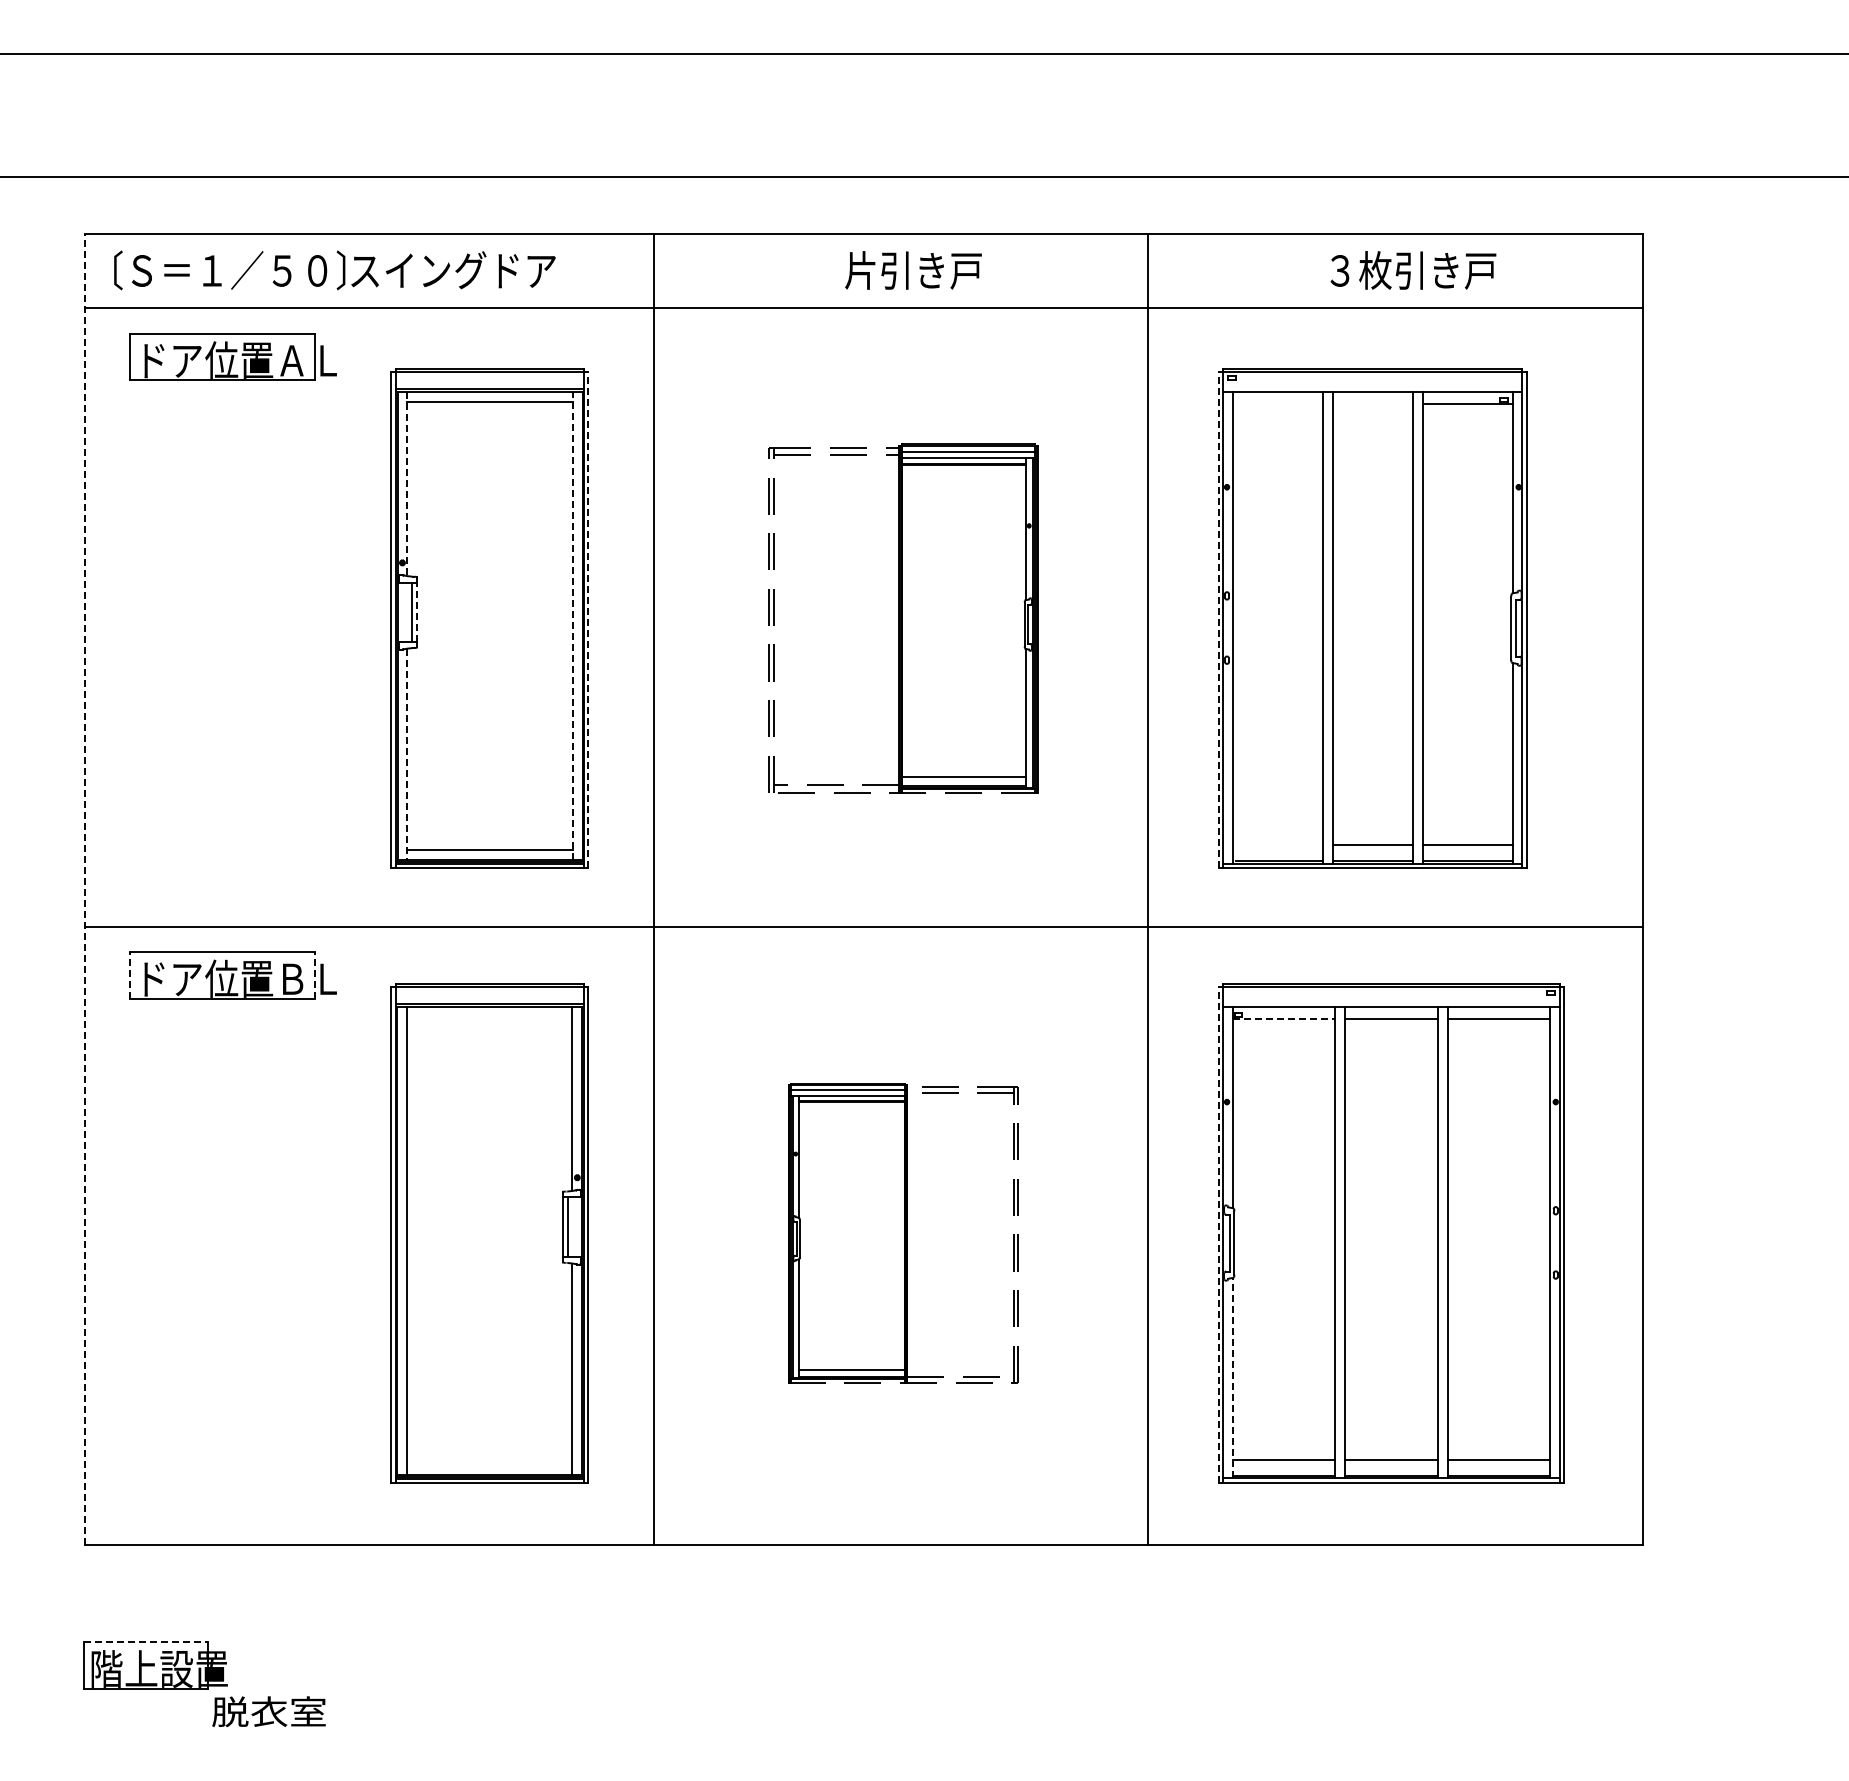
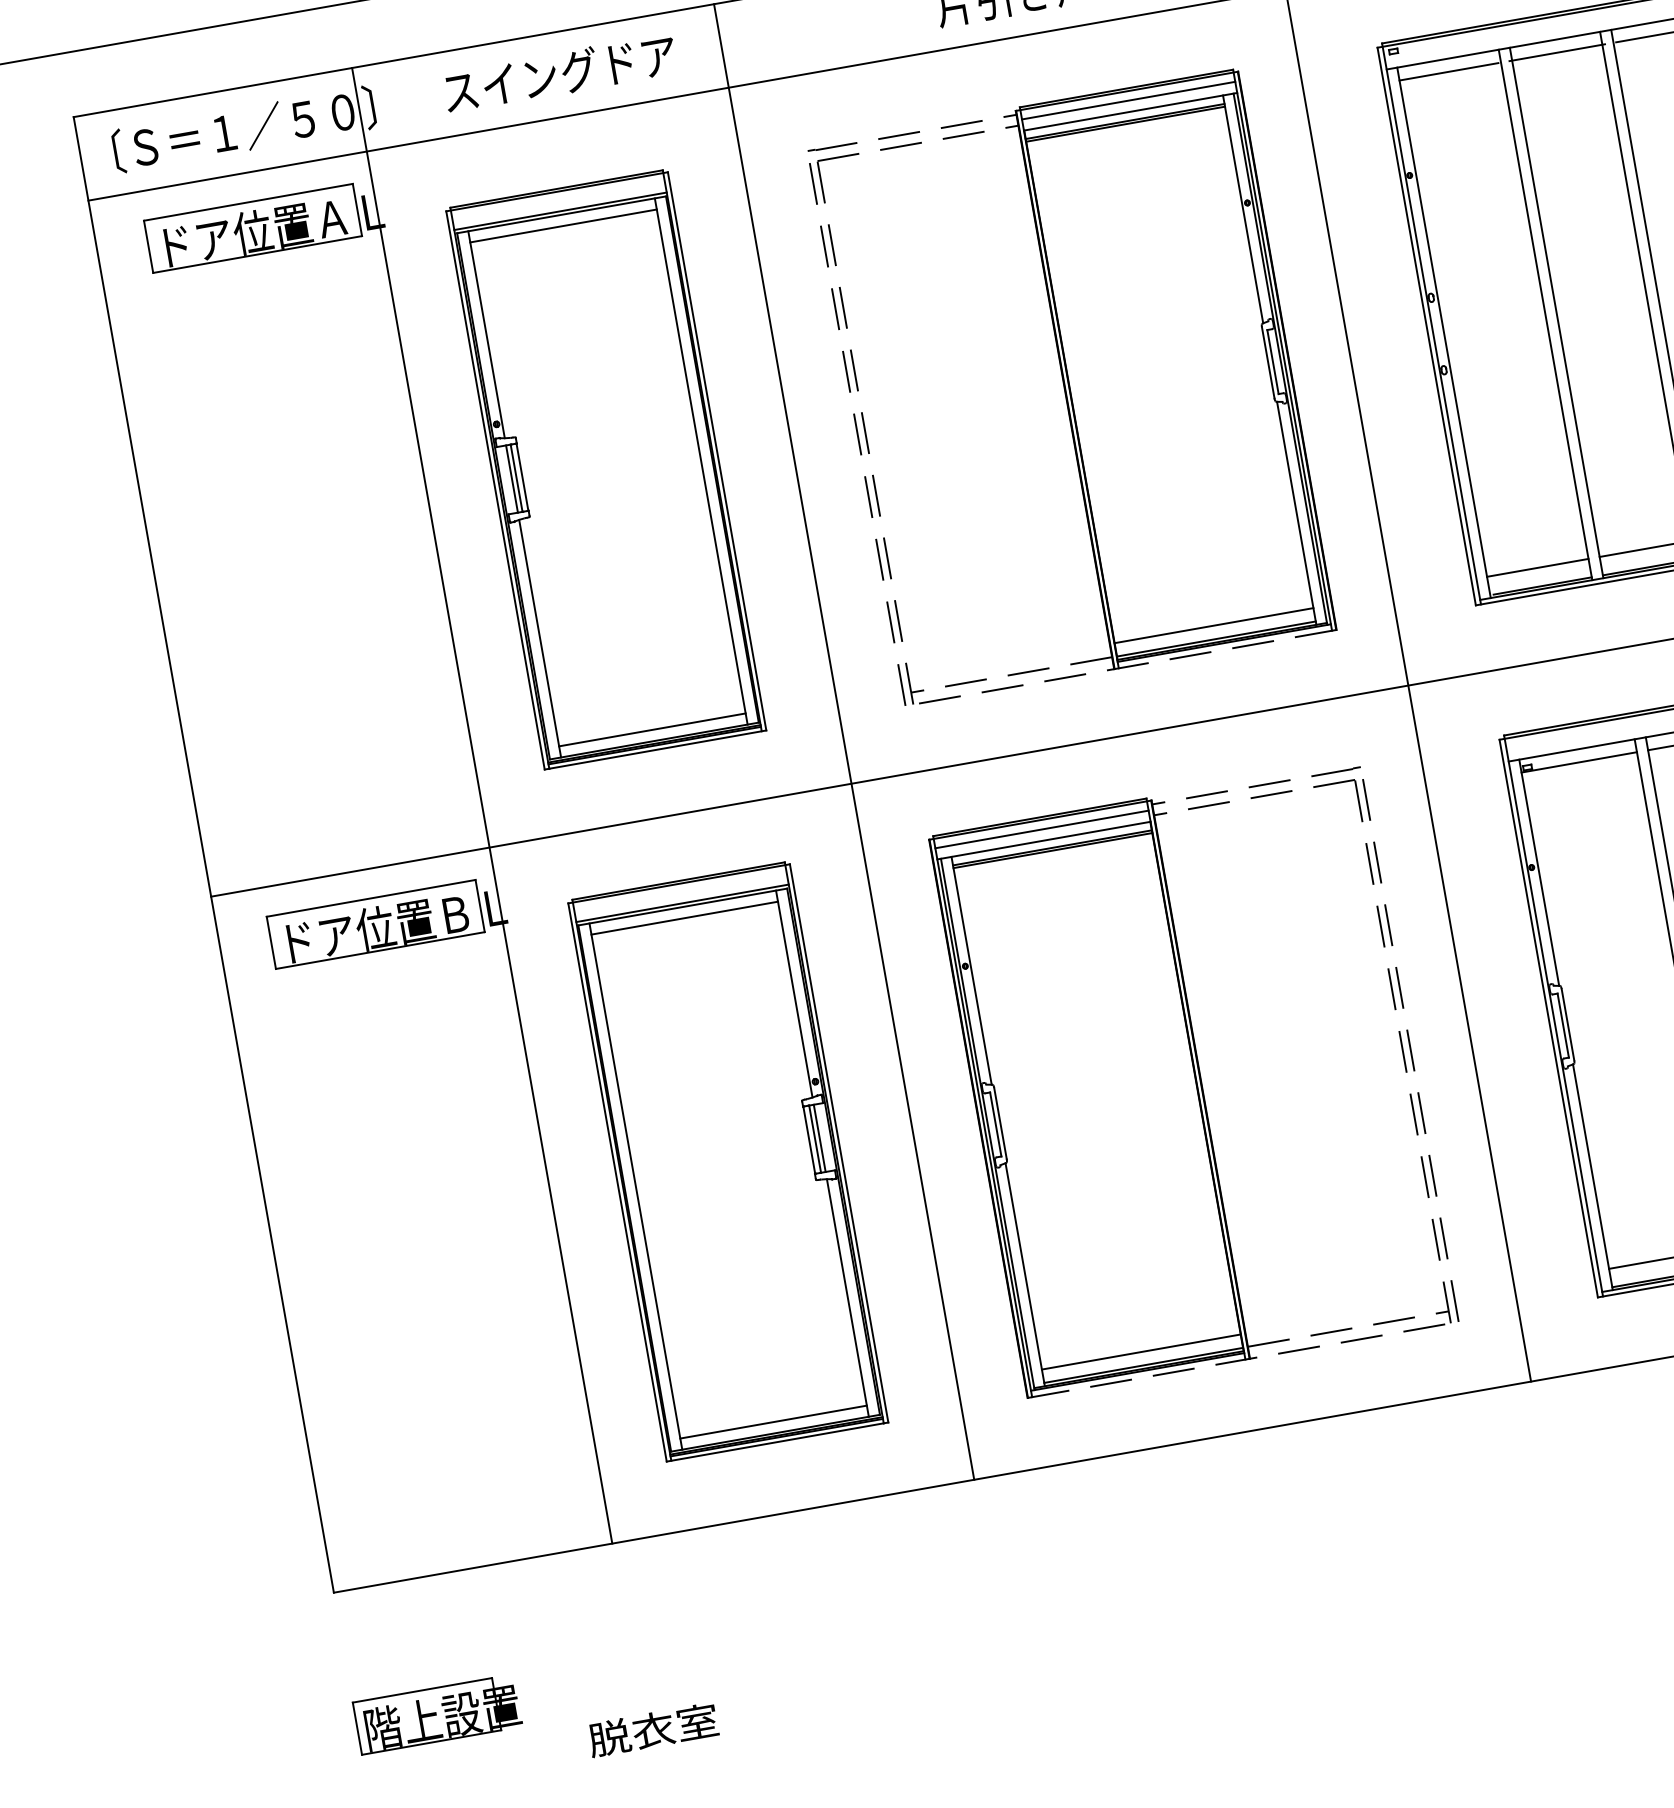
text: (453, 270) -> (560, 73), moved
line: (1276, 403) -> (1448, 71), added
line: (1372, 403) -> (1556, 52), added
line: (407, 484) -> (486, 335), dashed -> solid
line: (407, 612) -> (512, 479), added
line: (416, 612) -> (522, 477), dashed -> solid
part: (903, 618) -> (1071, 387), size x1.43
line: (588, 619) -> (717, 451), dashed -> solid
line: (1218, 619) -> (1426, 326), dashed -> solid
line: (573, 625) -> (701, 460), dashed -> solid
line: (407, 754) -> (540, 639), dashed -> solid
line: (1277, 844) -> (1537, 567), added
line: (332, 888) -> (482, 804), added
line: (84, 889) -> (203, 855), dashed -> solid
line: (129, 974) -> (271, 941), dashed -> solid
line: (315, 974) -> (480, 904), dashed -> solid
line: (489, 1016) -> (684, 917), added
line: (1284, 1018) -> (1579, 762), dashed -> solid
line: (572, 1227) -> (819, 1138), added
part: (903, 1233) -> (1193, 1079), size x1.67
line: (1218, 1234) -> (1548, 1018), dashed -> solid
line: (1232, 1377) -> (1592, 1176), dashed -> solid
line: (489, 1464) -> (773, 1421), added
line: (146, 1642) -> (422, 1690), dashed -> solid
text: (268, 1711) -> (652, 1729), moved

